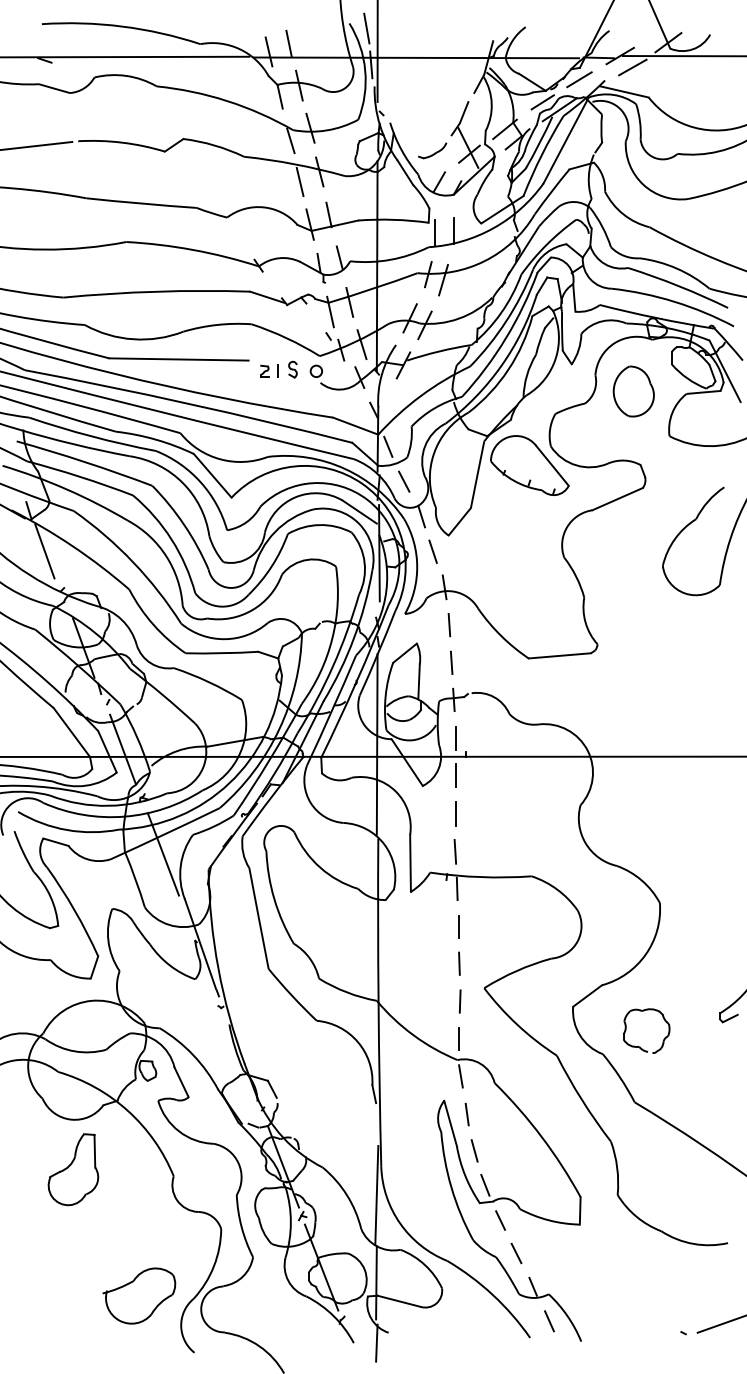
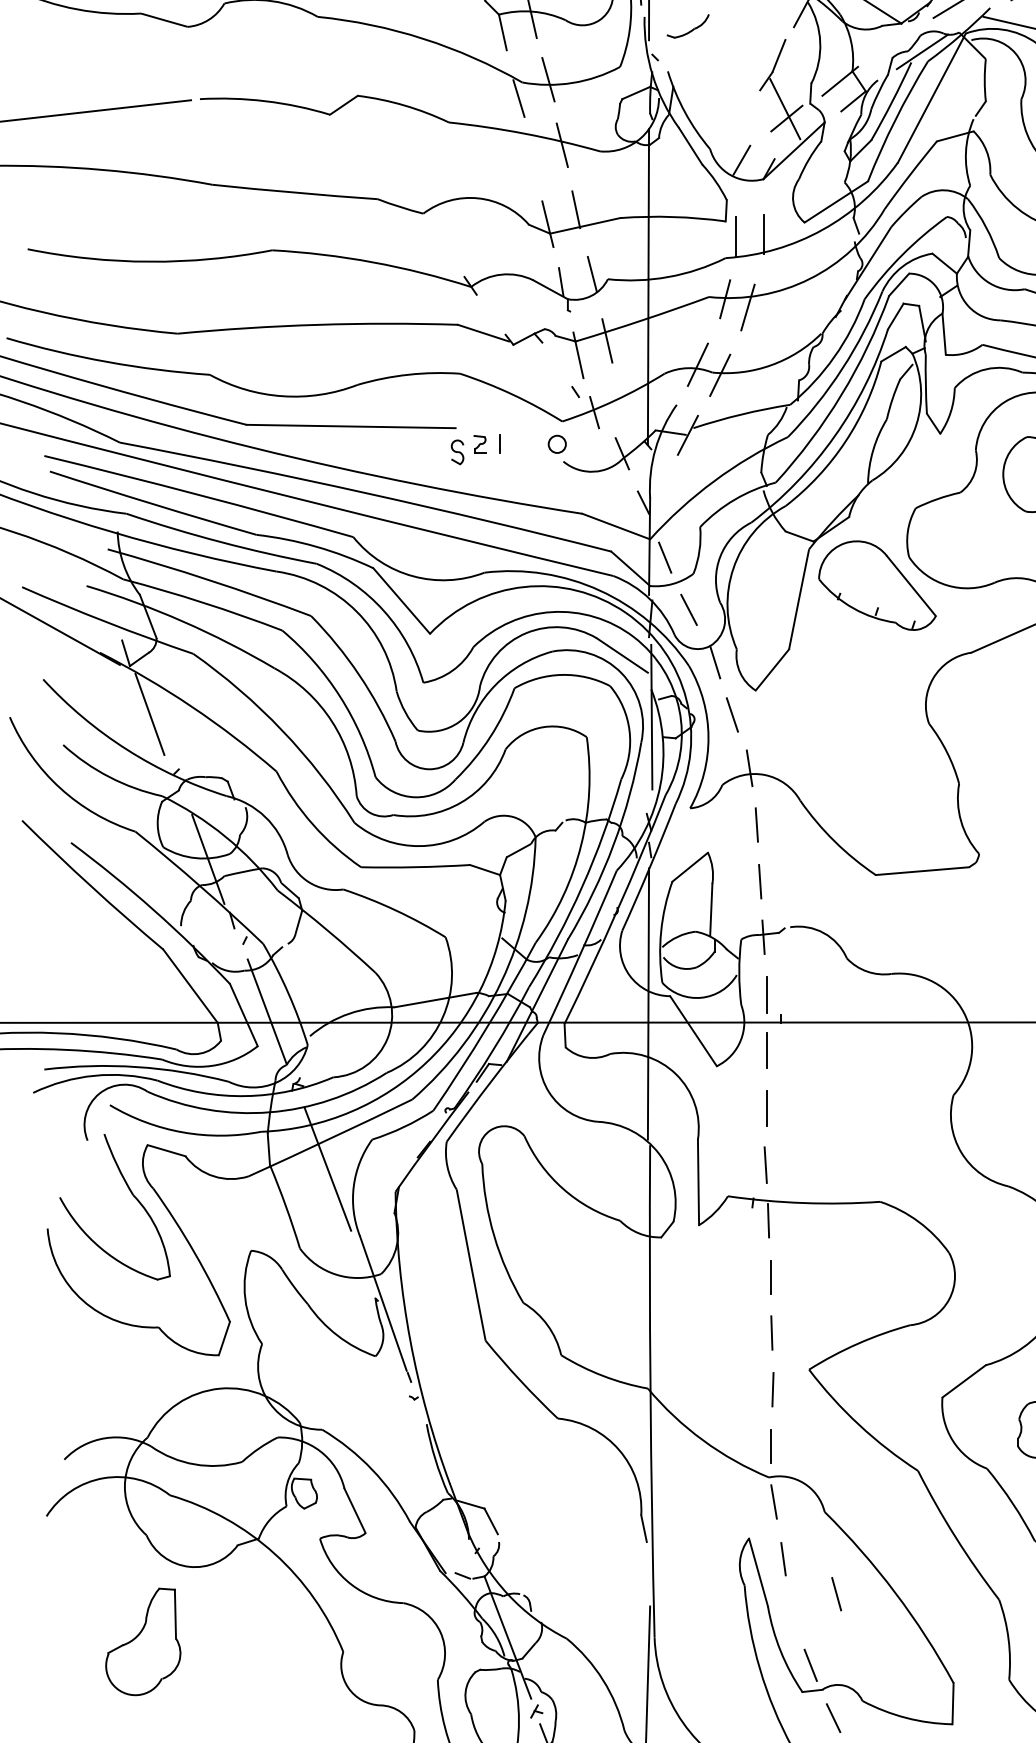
line: (542, 102) -> (896, 41), removed
part: (432, 150) -> (687, 26), moved
line: (299, 181) -> (531, 159), removed
line: (361, 344) -> (624, 404), removed
part: (292, 369) -> (456, 452), moved
line: (474, 1150) -> (836, 1593), moved
part: (73, 1169) -> (143, 1641), moved

